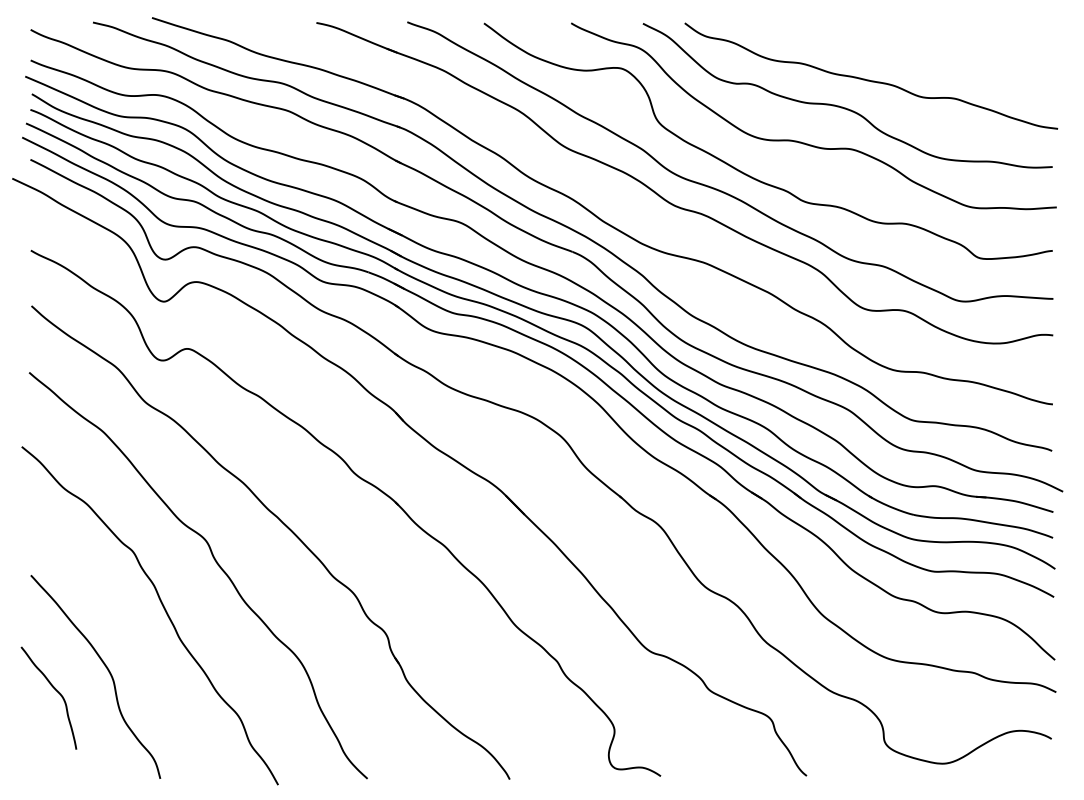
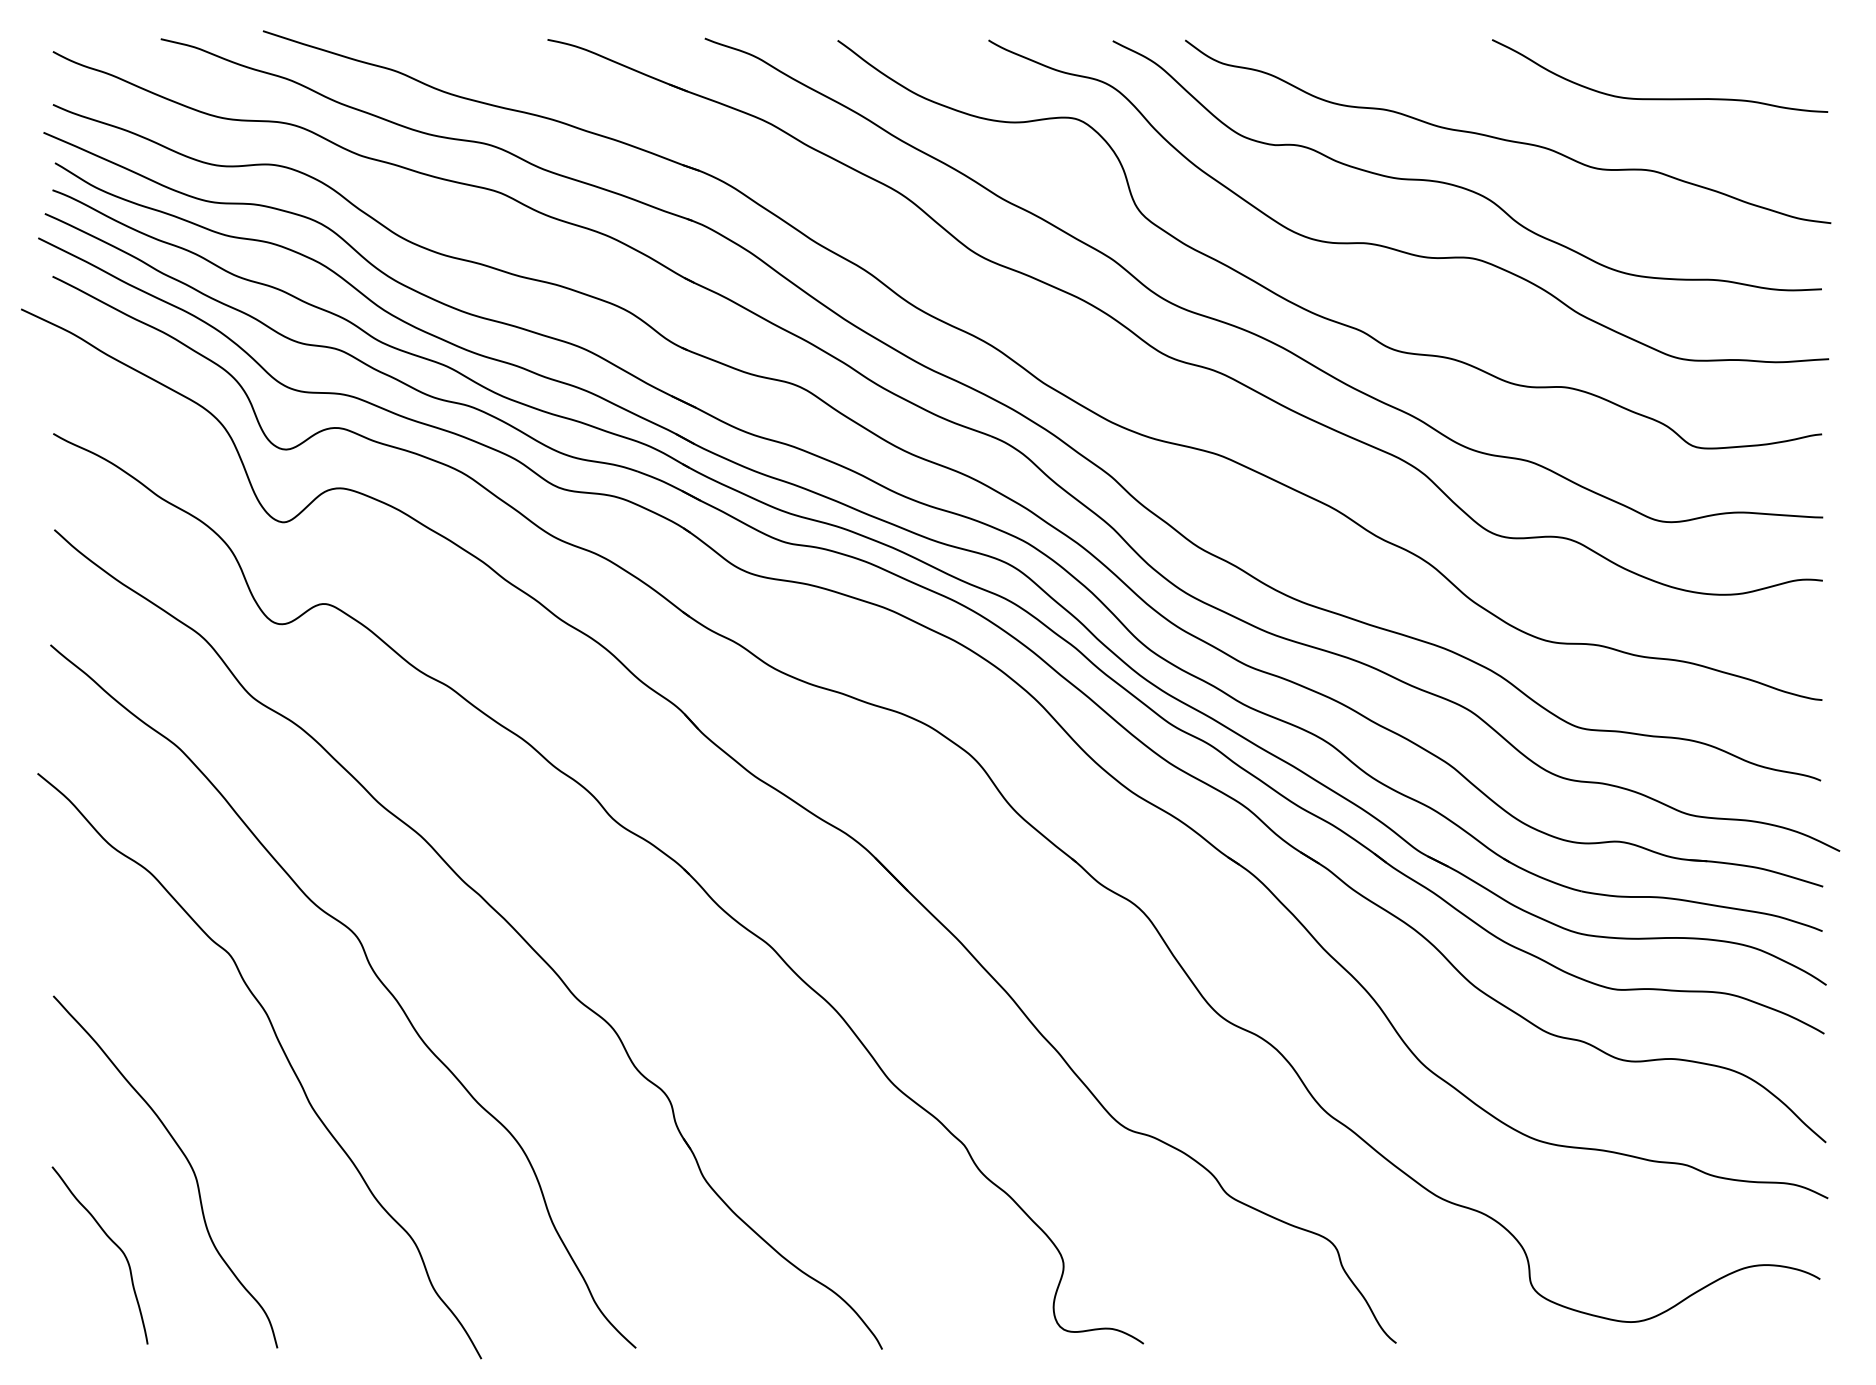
curve: (959, 56) -> (1660, 97), added
curve: (55, 690) -> (111, 1242), moved

